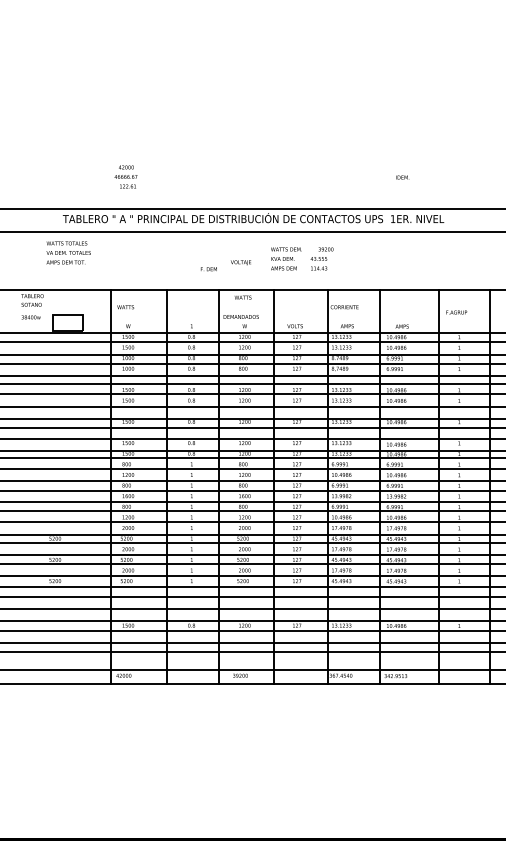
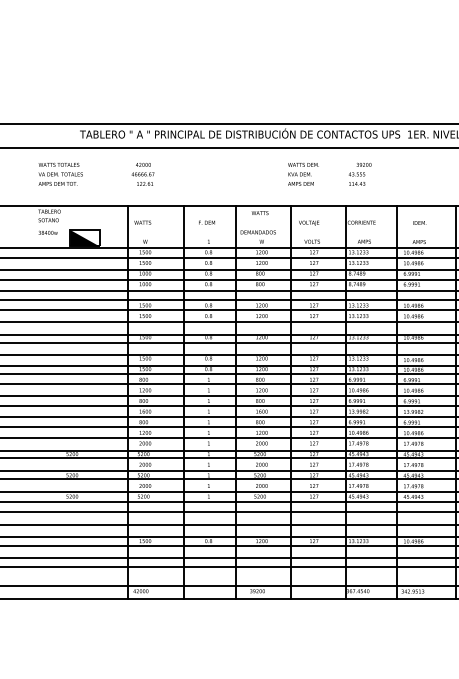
text: (125, 176) -> (142, 173), moved
text: (402, 177) -> (419, 222), moved
text: (68, 252) -> (60, 173), moved
text: (321, 258) -> (359, 173), moved
text: (240, 262) -> (308, 222), moved
text: (208, 269) -> (206, 222), moved
fill: (67, 322) -> (84, 237), added

